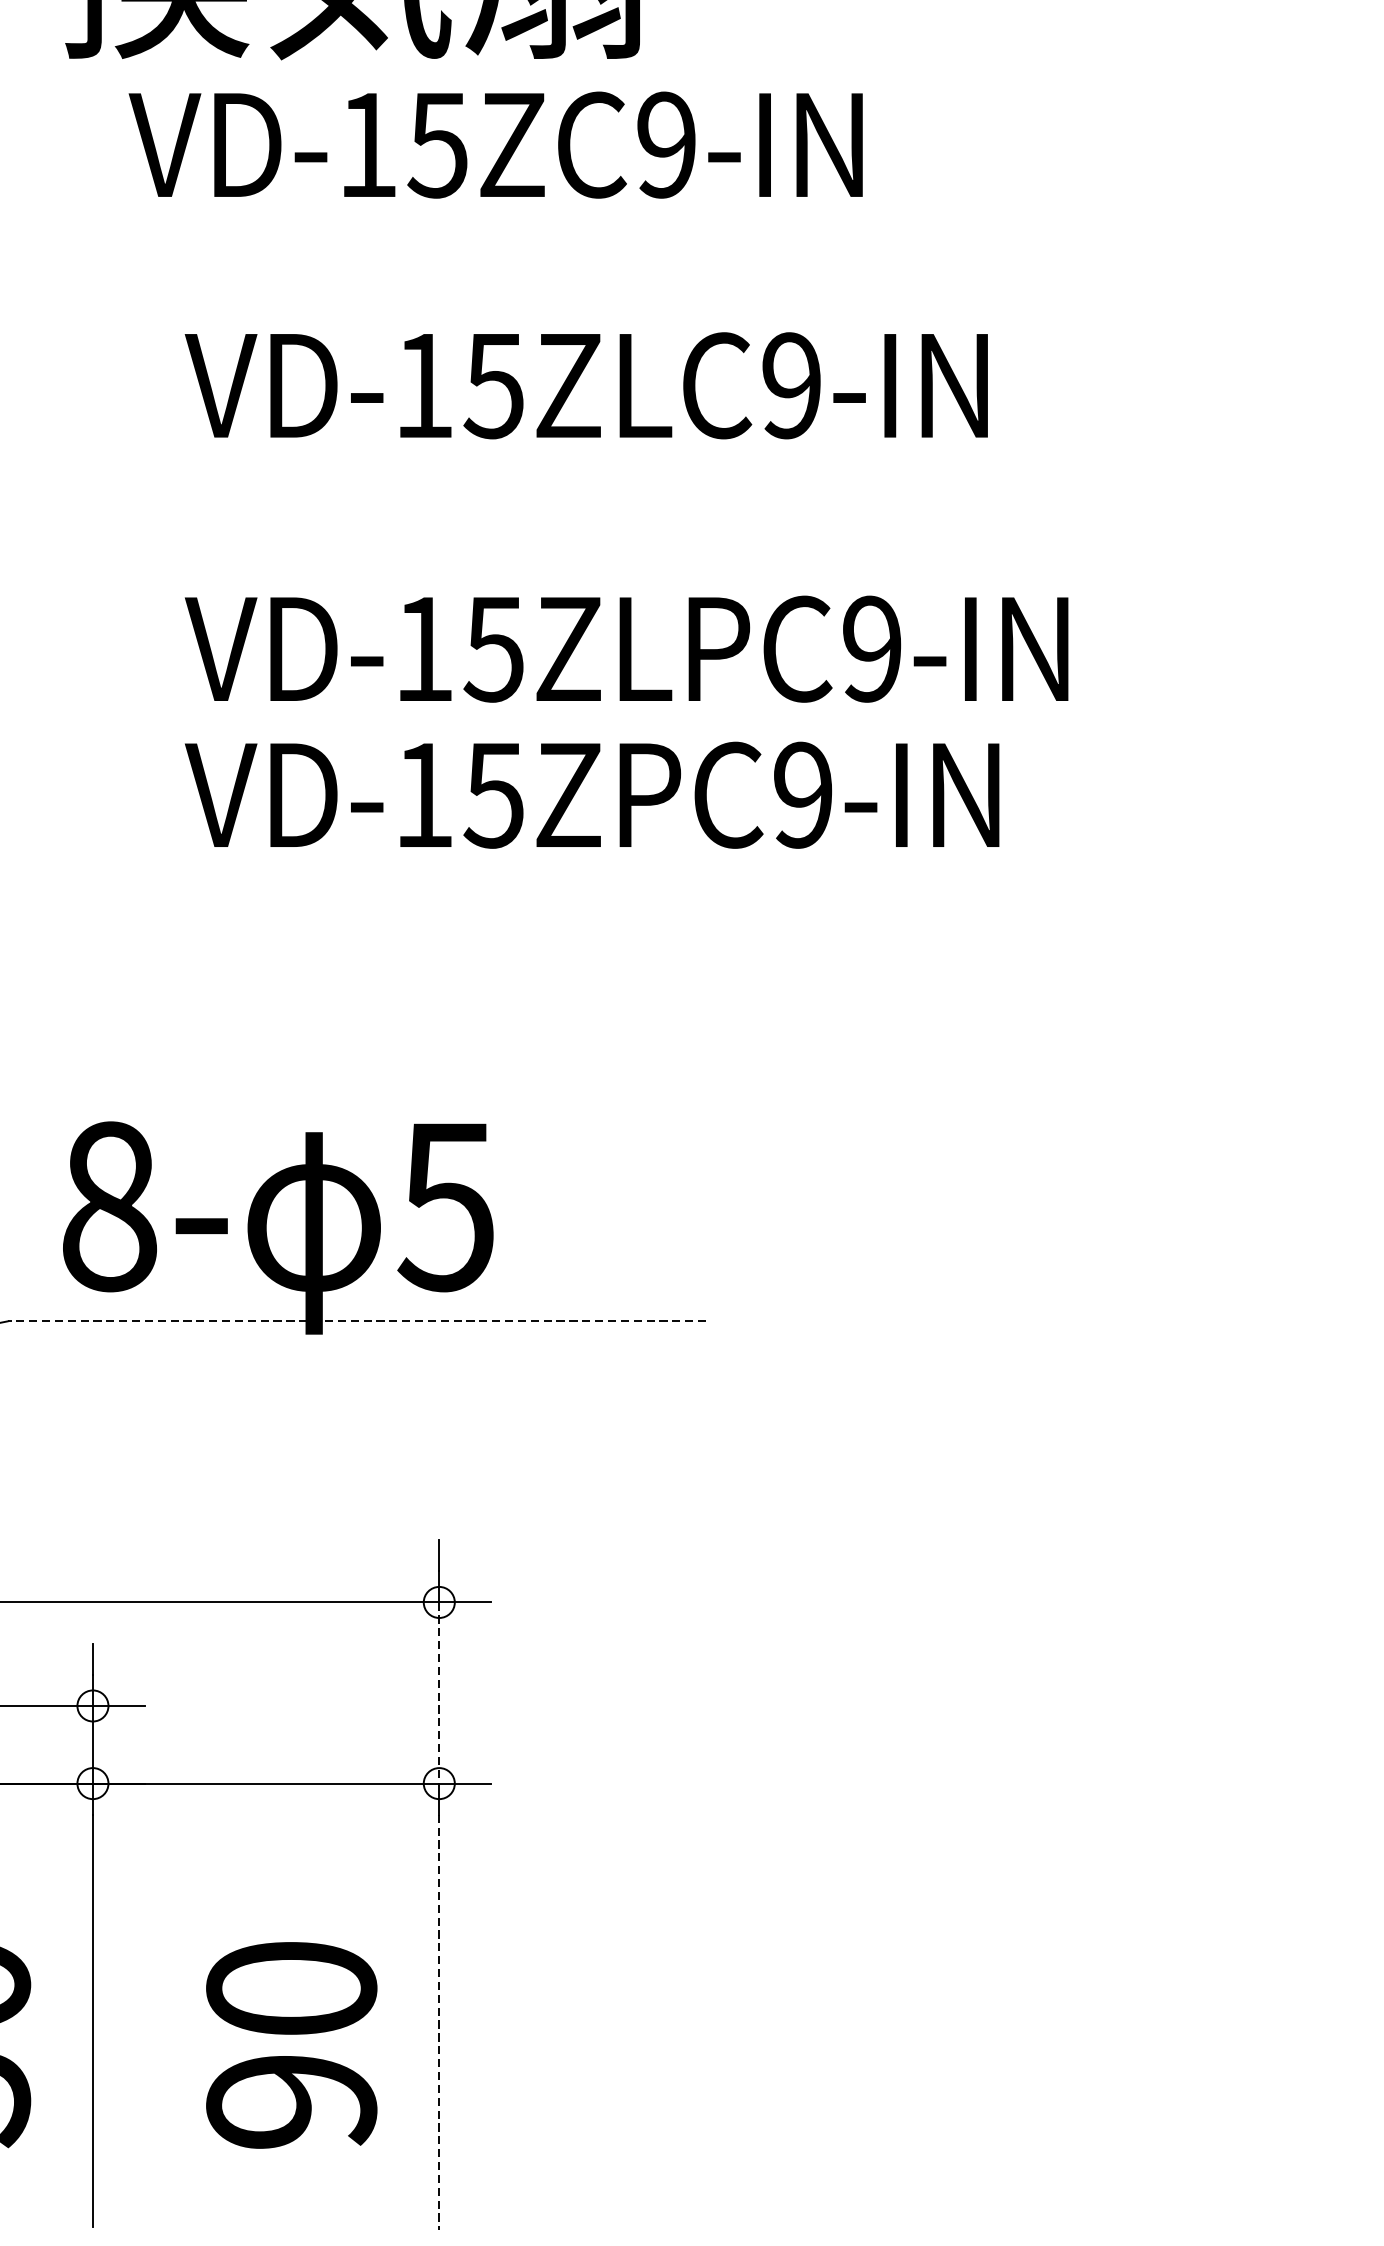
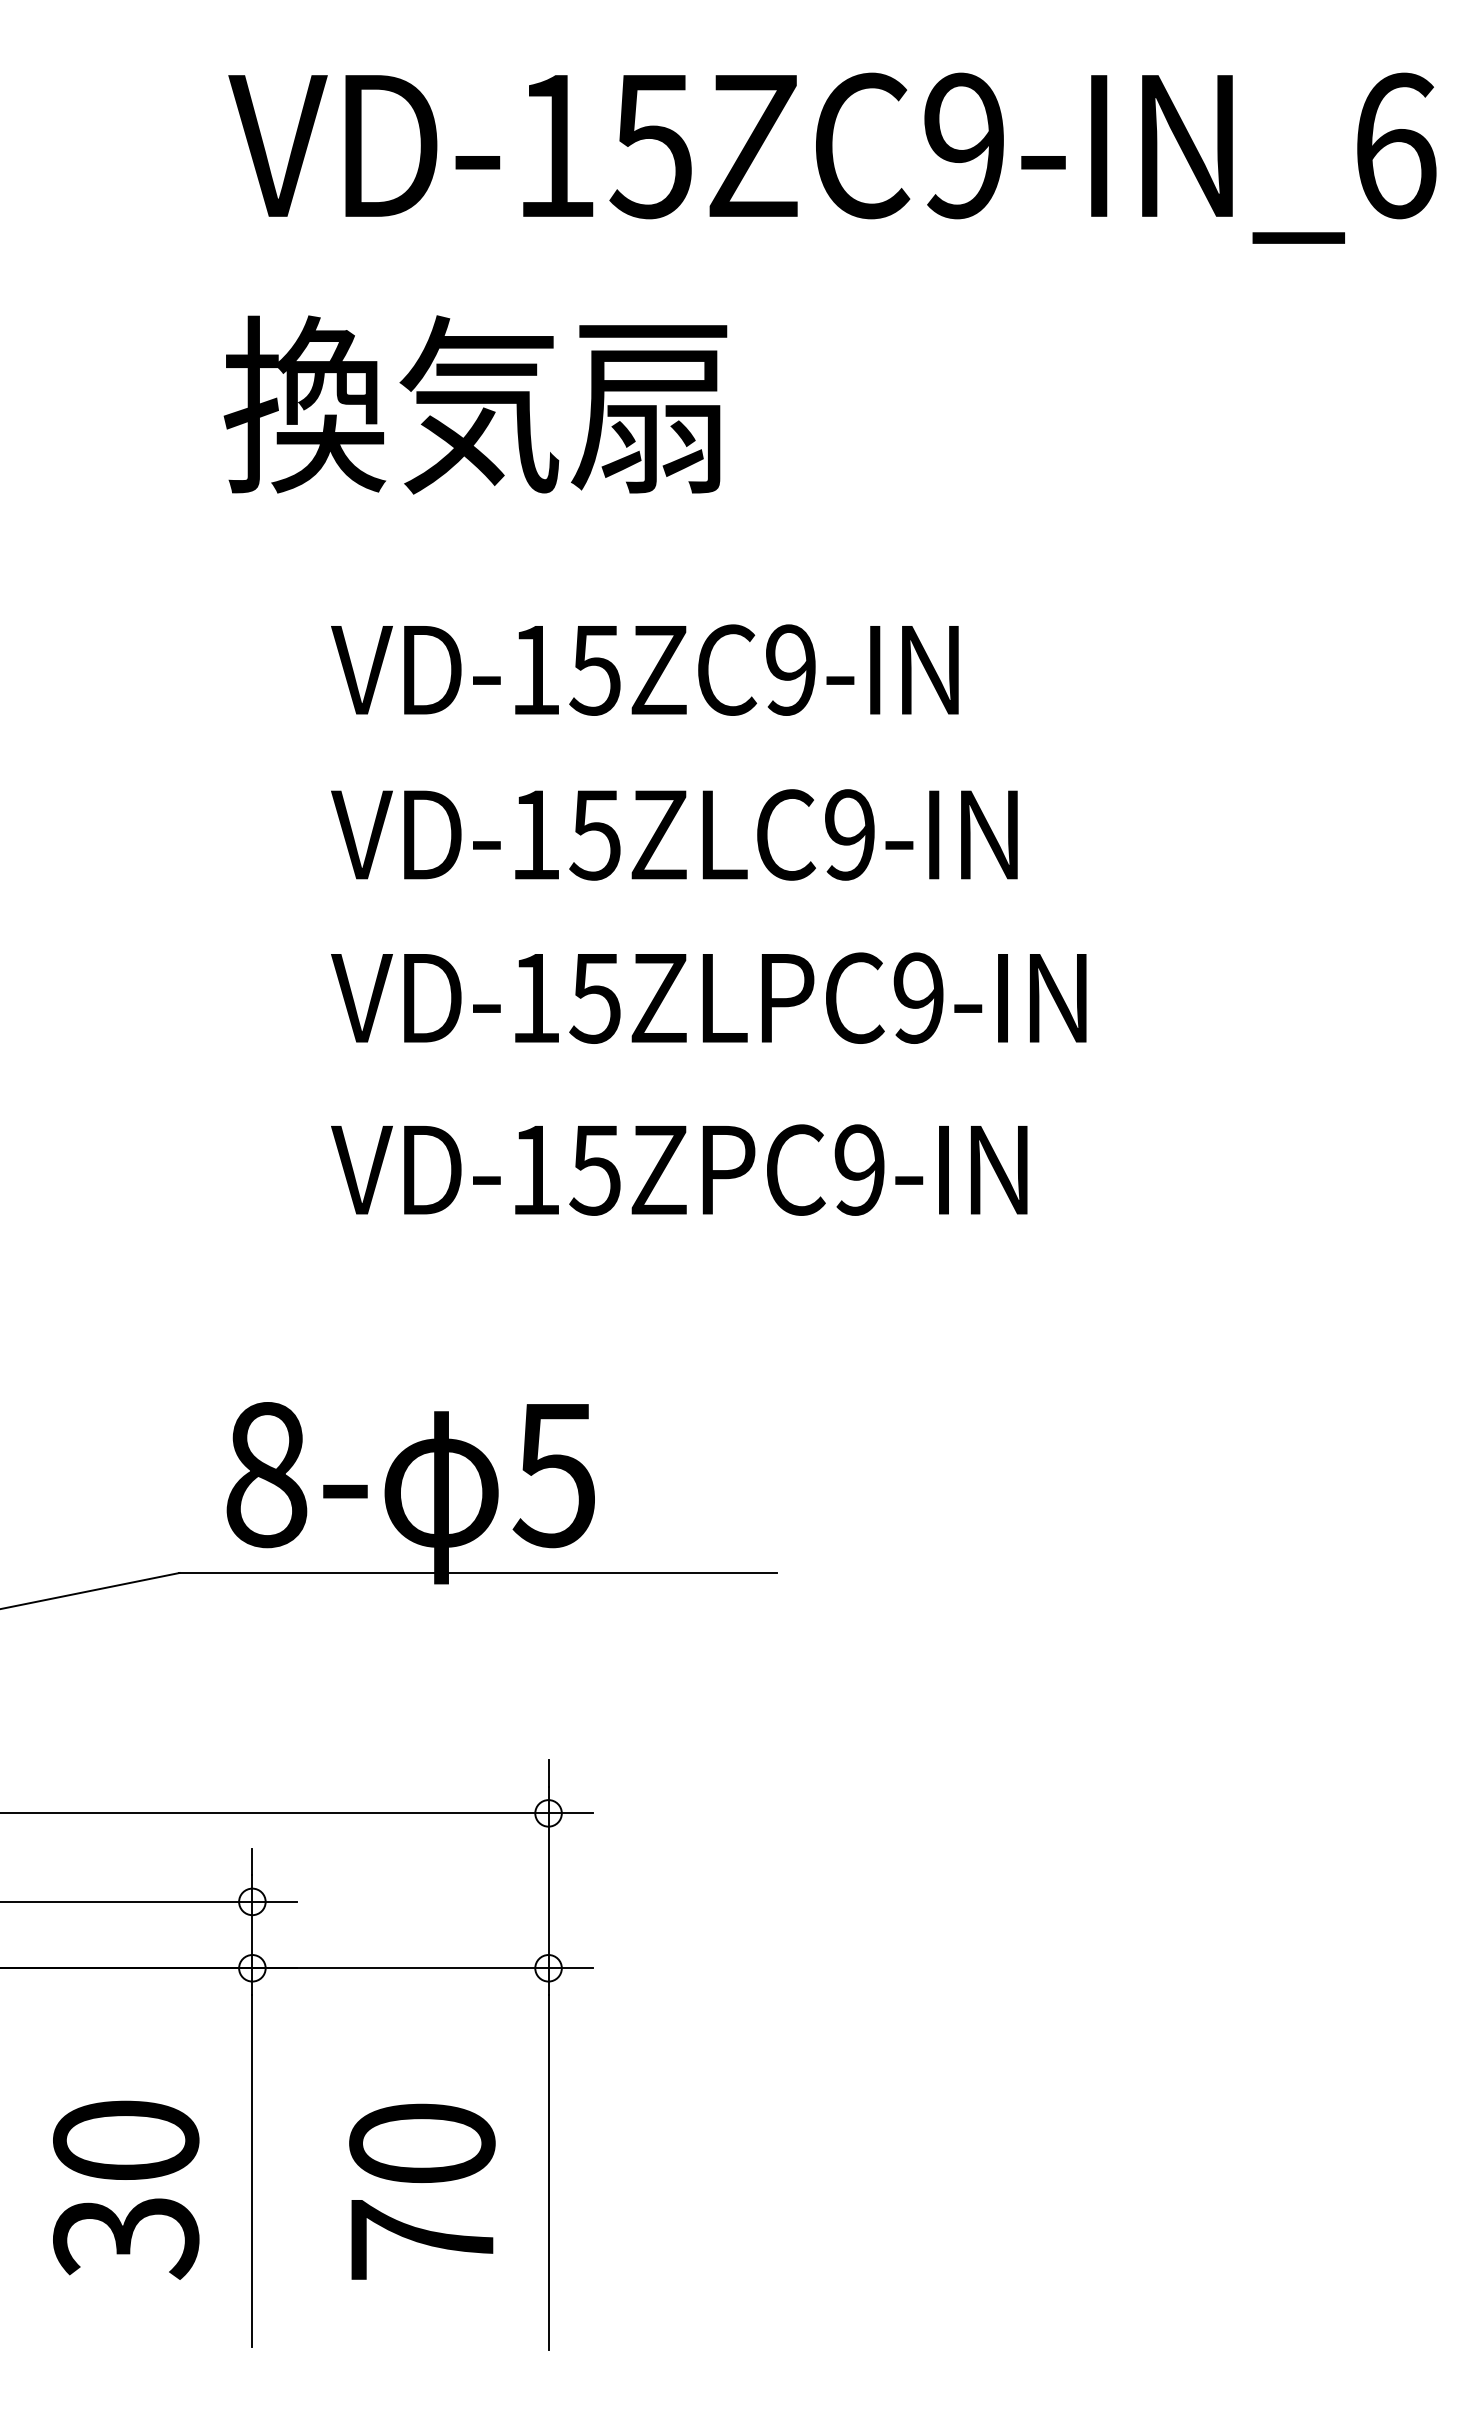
text: (495, 144) -> (644, 669), moved
text: (586, 385) -> (674, 834), moved
text: (592, 794) -> (679, 1169), moved
line: (357, 1321) -> (478, 1573), dashed -> solid
line: (439, 1693) -> (548, 1891), dashed -> solid
line: (439, 2022) -> (548, 2172), dashed -> solid
text: (291, 2101) -> (422, 2240), 90 -> 70

